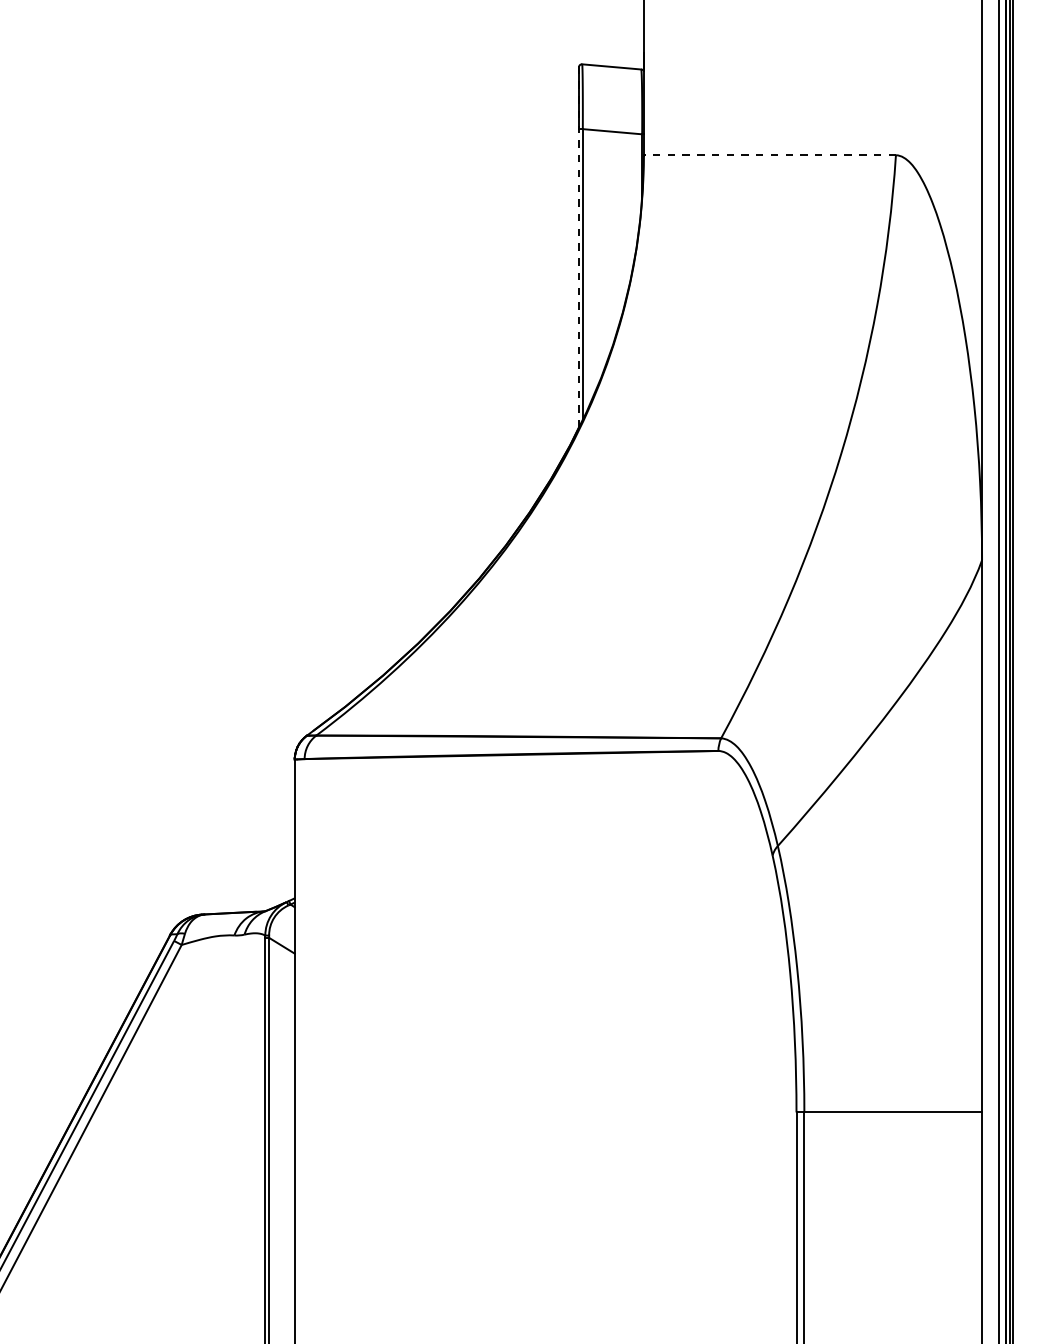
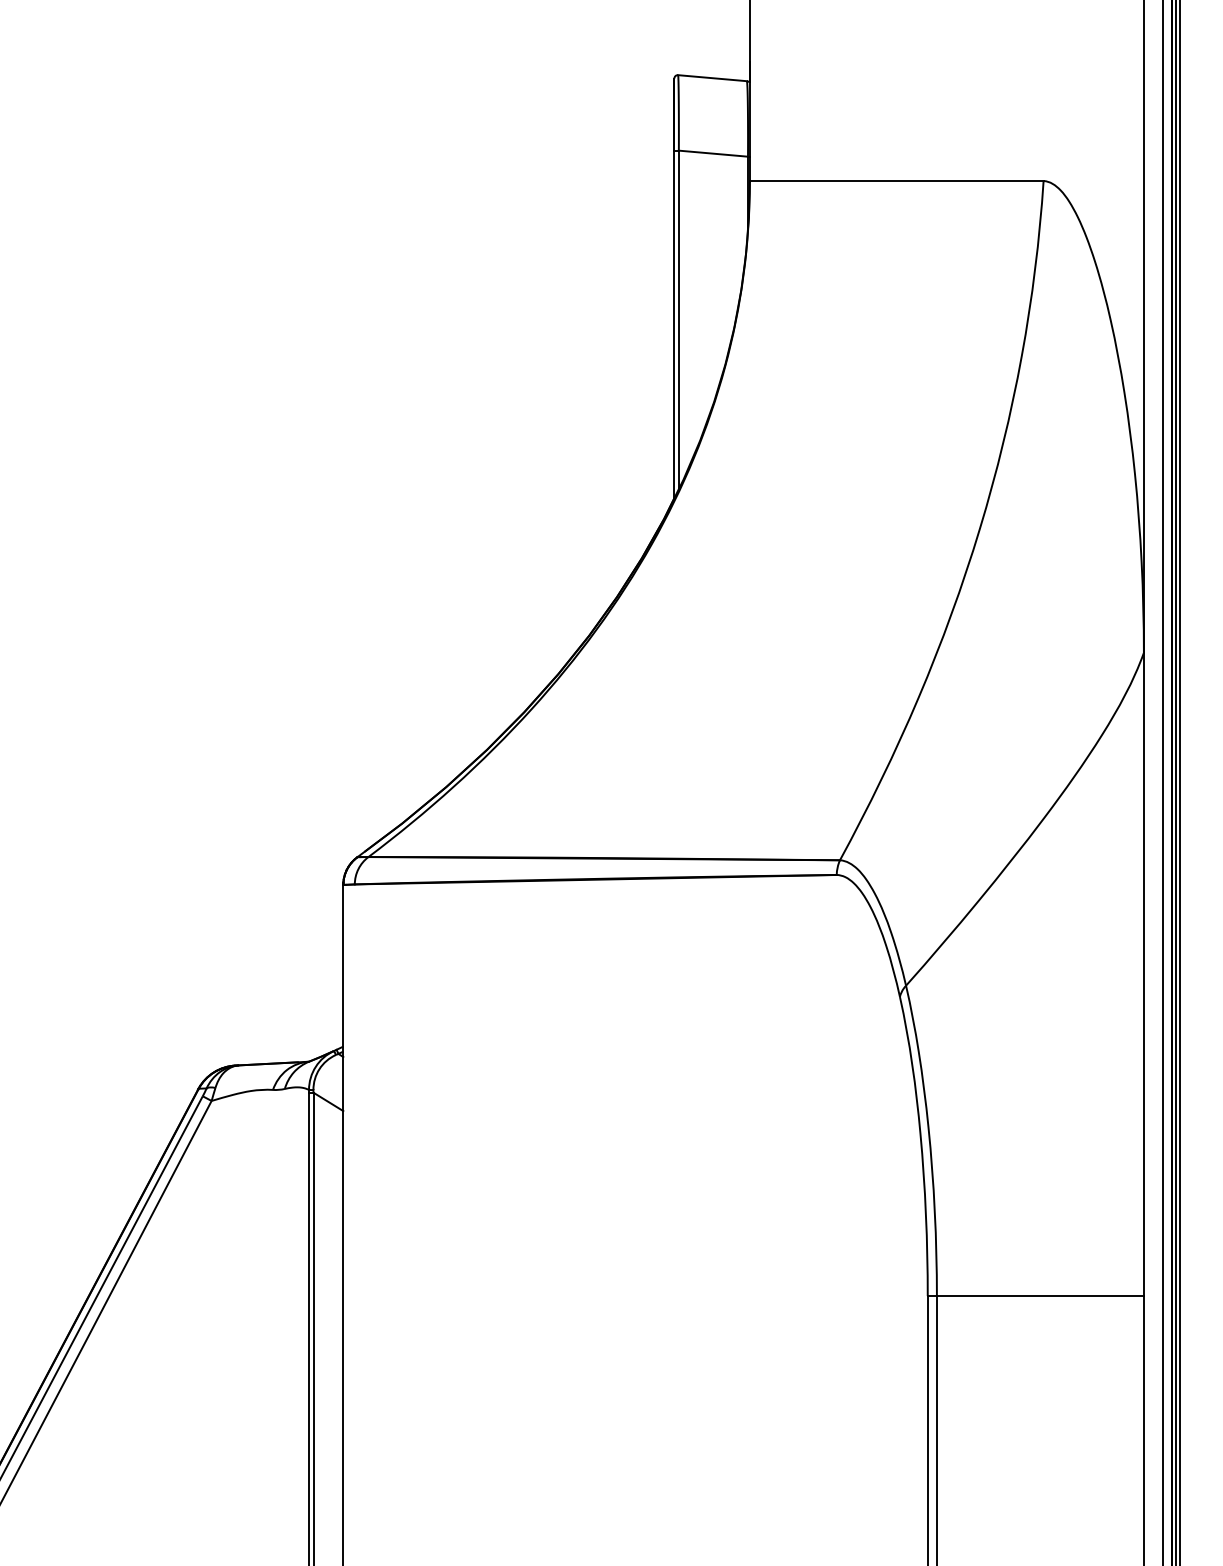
line: (769, 155) -> (896, 181), dashed -> solid
line: (579, 247) -> (674, 288), dashed -> solid

